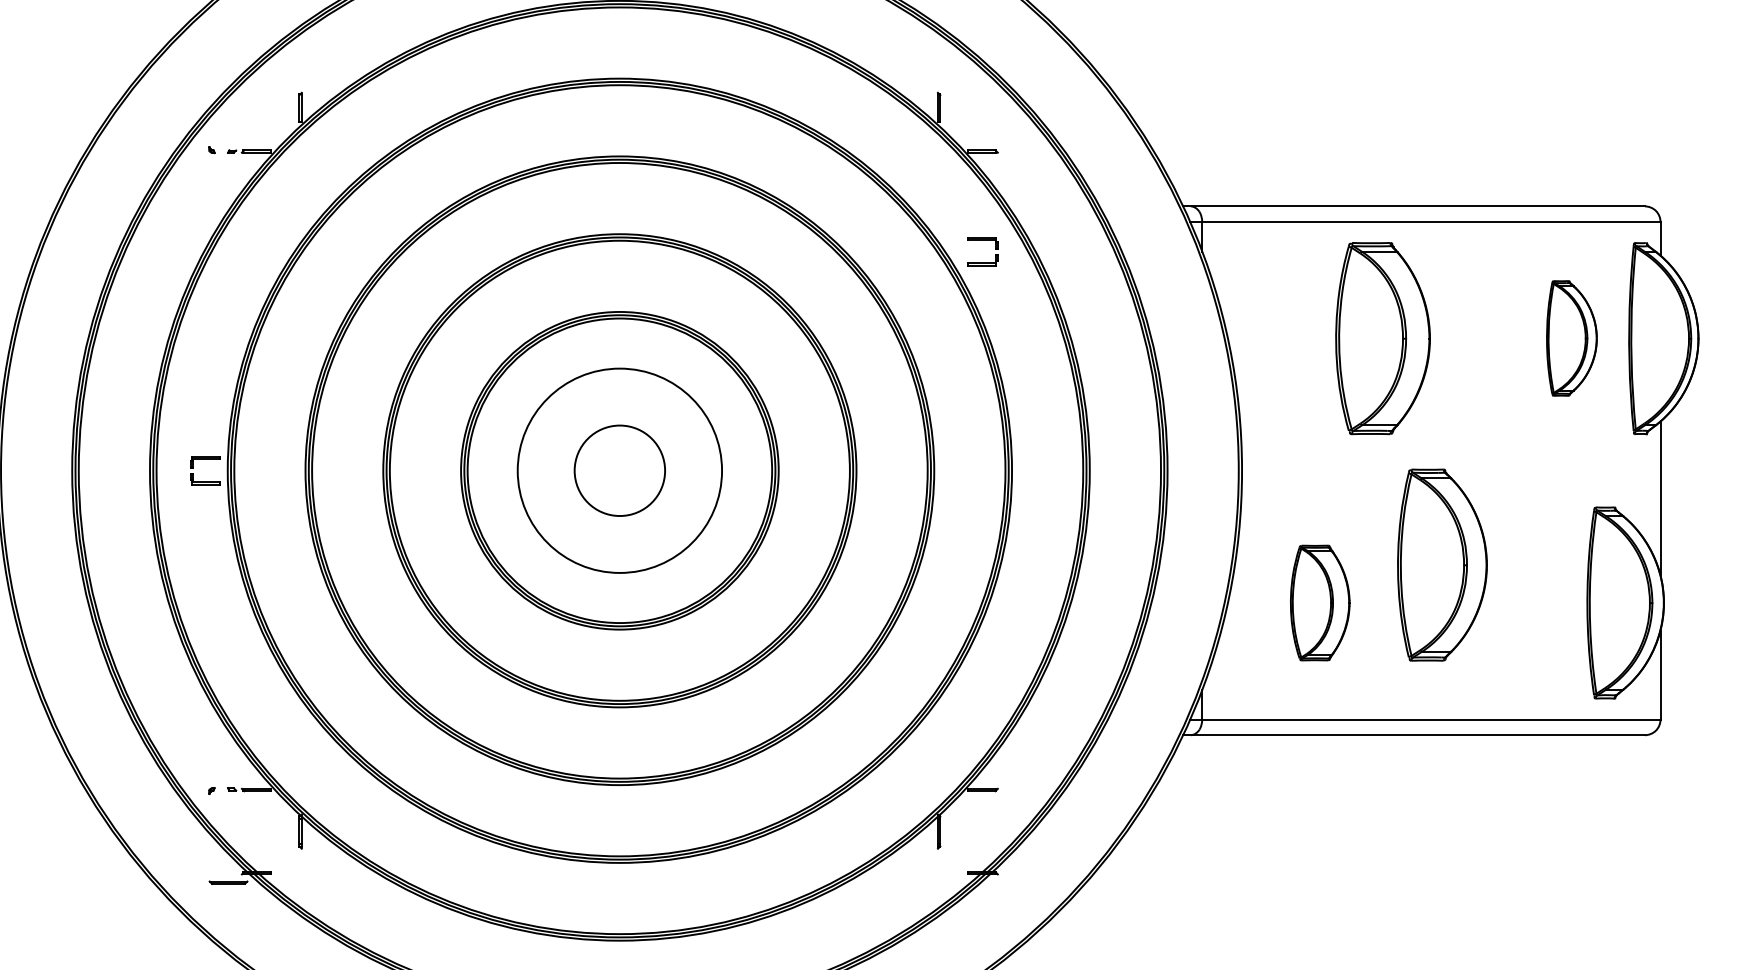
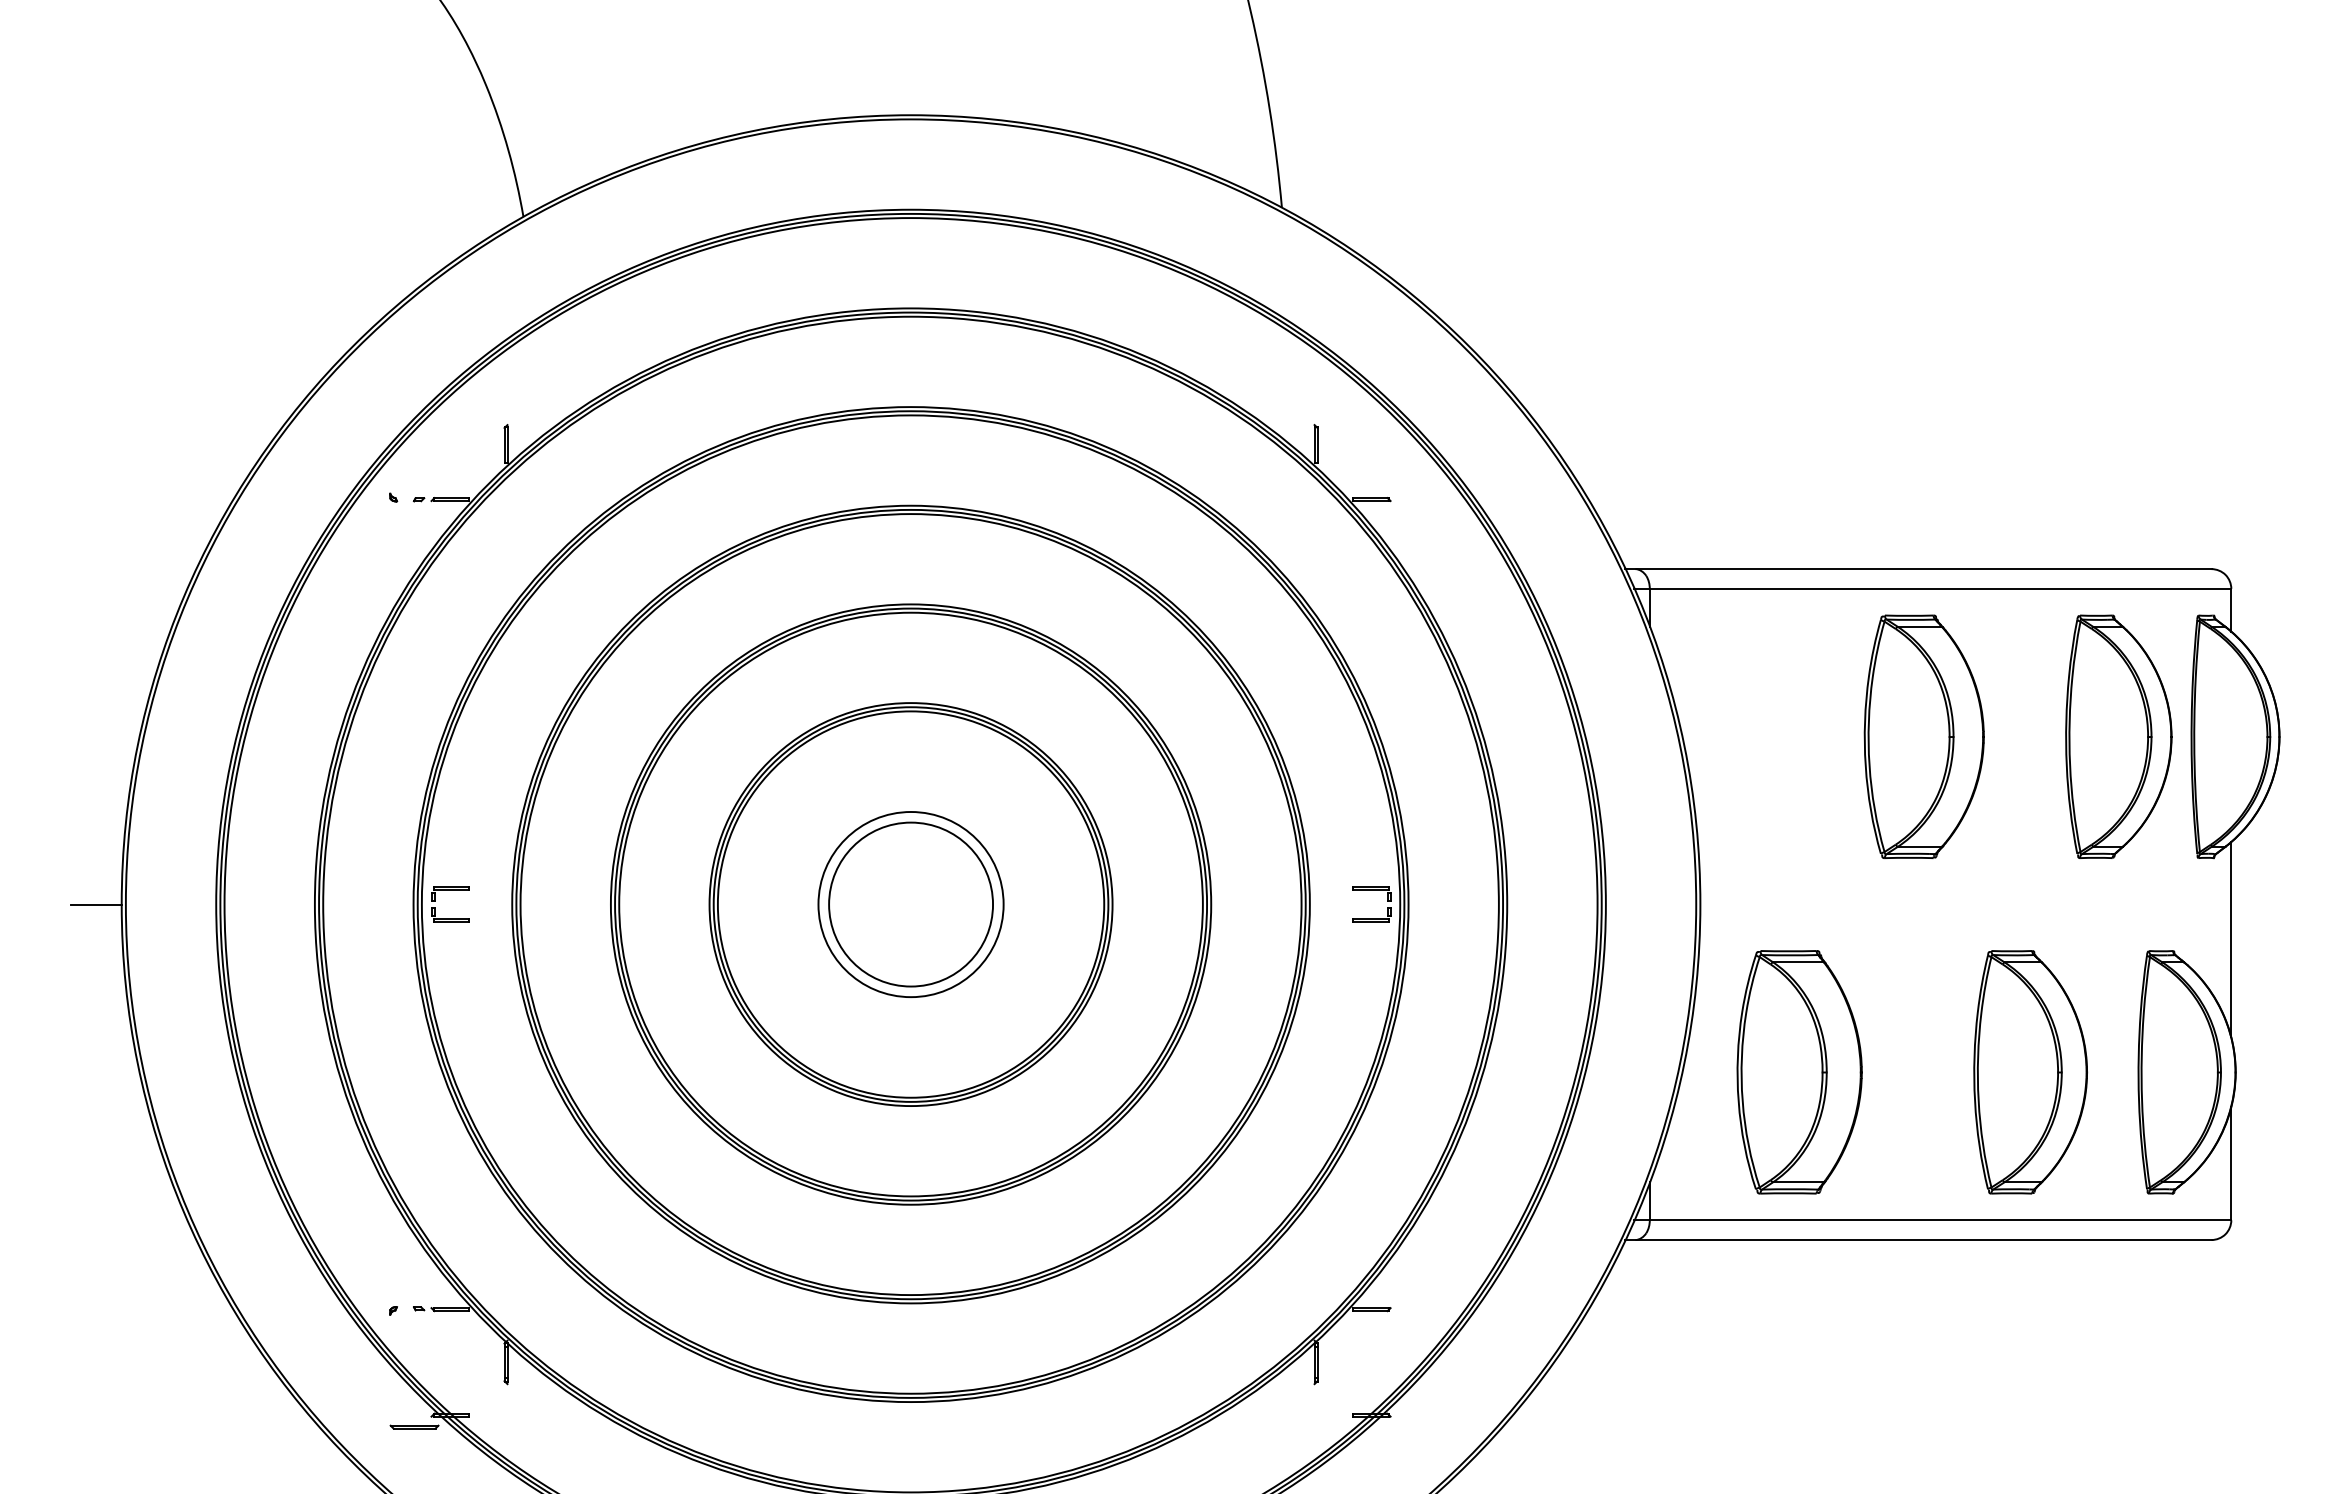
part: (982, 240) -> (1371, 890), moved
part: (1382, 338) -> (1923, 736), moved
part: (1571, 338) -> (2118, 736), size x1.67
part: (205, 459) -> (450, 890), moved
circle: (619, 470) -> (910, 904), size x0.71
circle: (620, 470) -> (911, 904), size x1.43
part: (1442, 565) -> (2030, 1072), moved
part: (1320, 603) -> (1799, 1072), size x1.67

